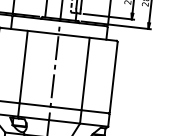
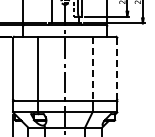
line: (85, 73) -> (92, 68), solid -> dashed
line: (113, 78) -> (117, 69), solid -> dashed

